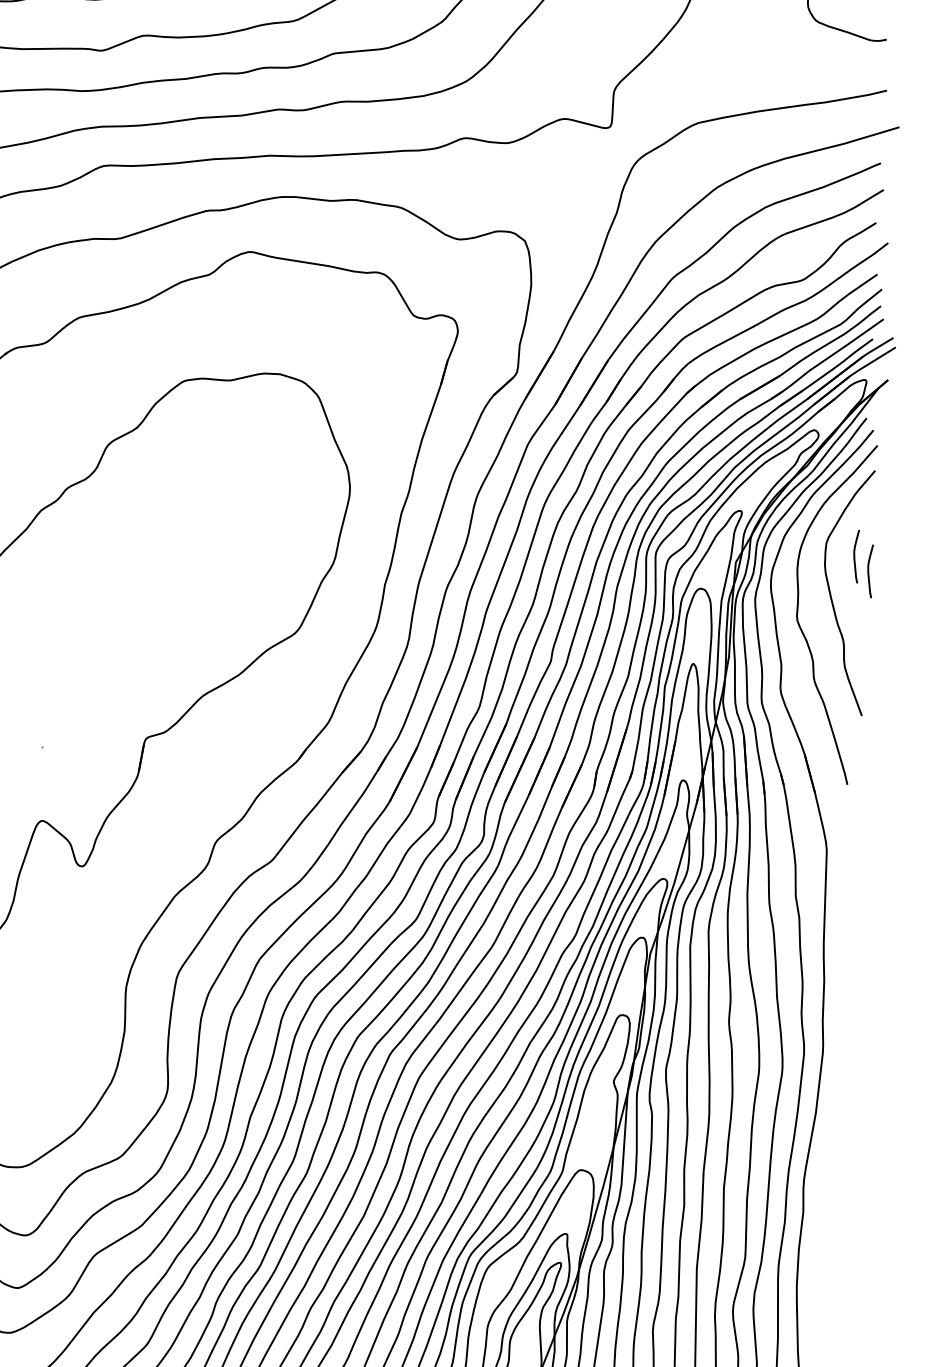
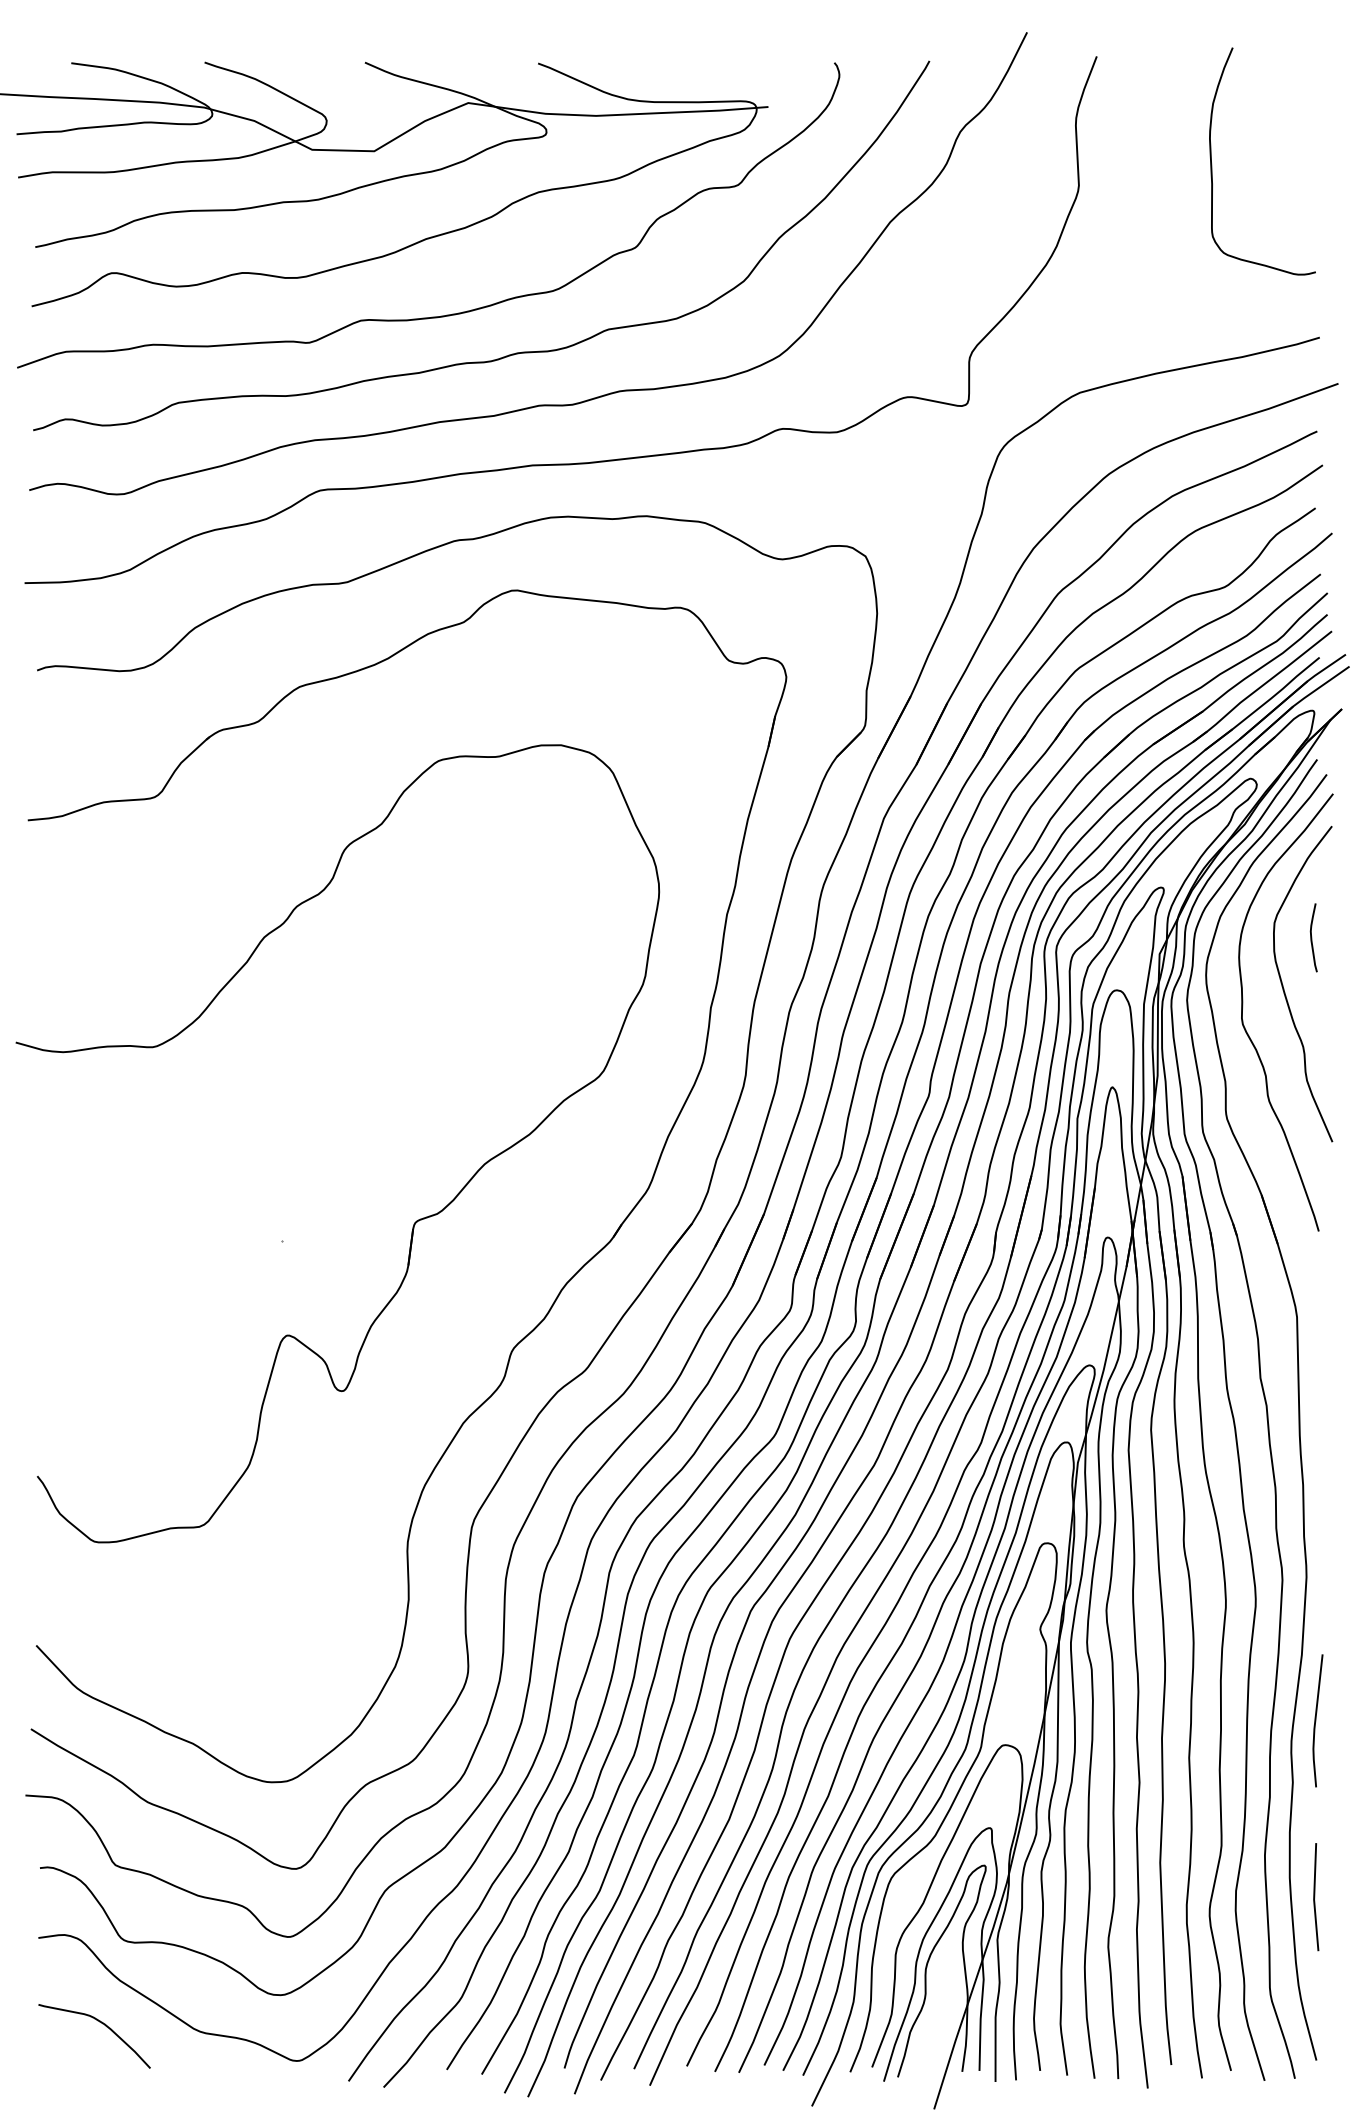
curve: (869, 571) -> (1331, 955), removed
line: (824, 1164) -> (1316, 1720), added
line: (815, 1301) -> (1315, 1897), added

